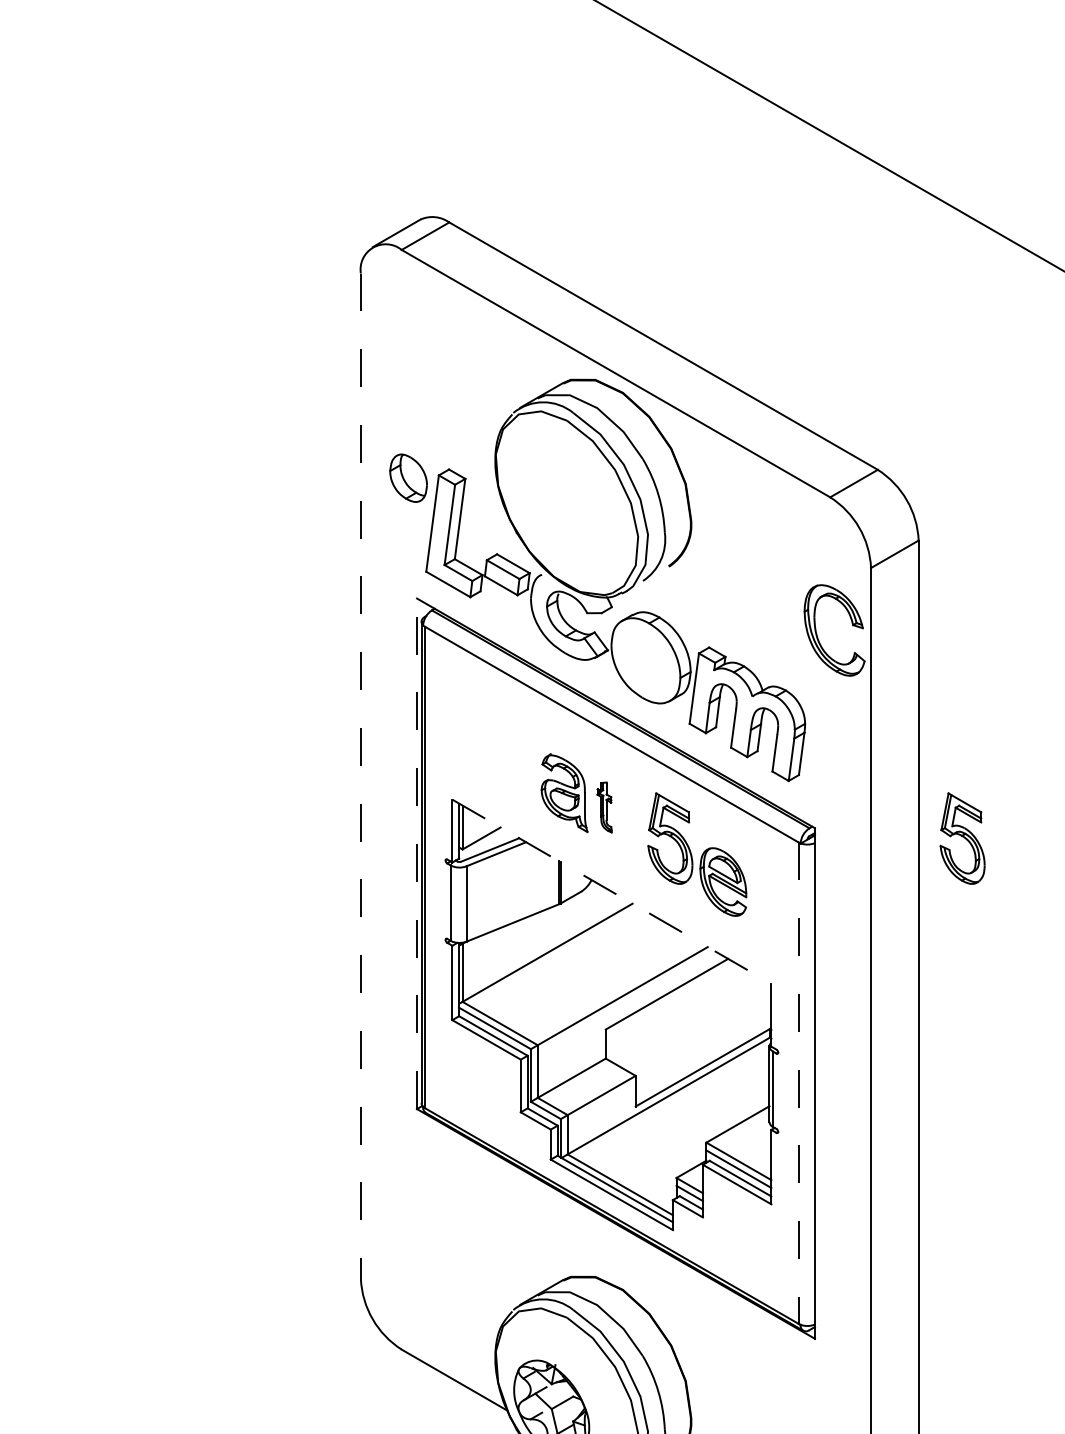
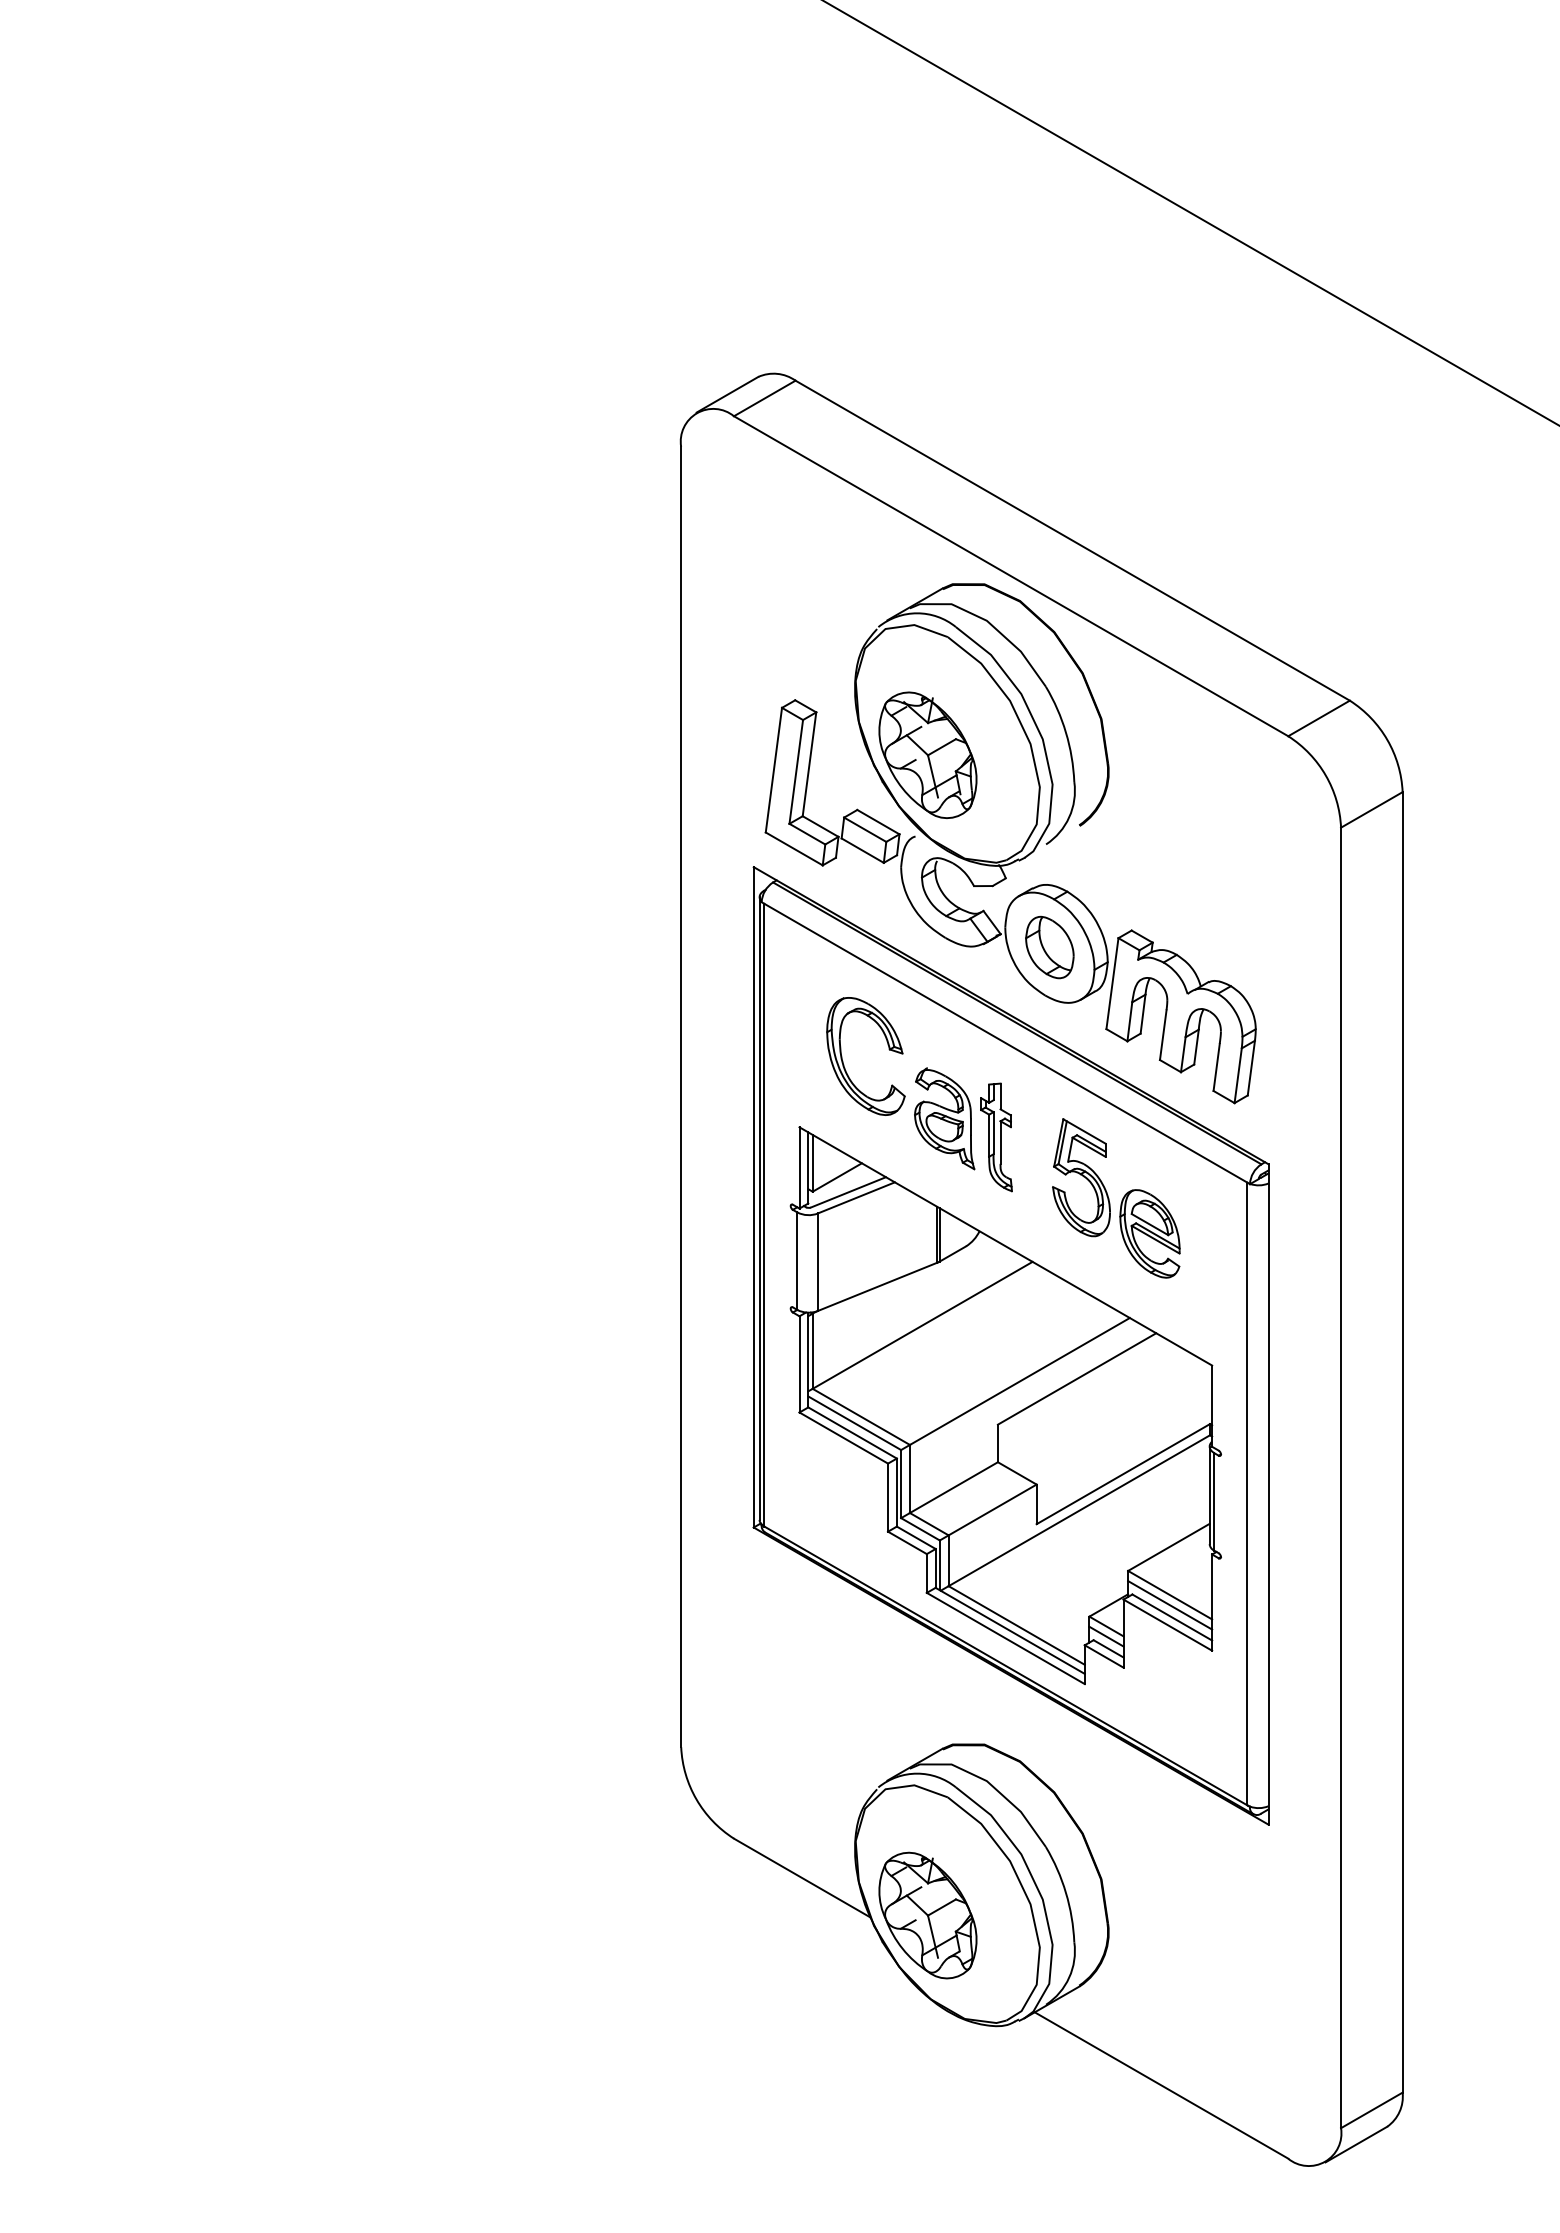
part: (408, 478) -> (1049, 947), moved
part: (551, 511) -> (927, 754), added
part: (818, 636) -> (844, 1064), moved
line: (361, 776) -> (681, 1097), dashed -> solid
part: (604, 807) -> (996, 1137), size x1.67
part: (962, 838) -> (1459, 1177), removed
line: (416, 853) -> (753, 1196), dashed -> solid
line: (612, 891) -> (1006, 1246), dashed -> solid
line: (798, 1083) -> (1247, 1494), dashed -> solid

